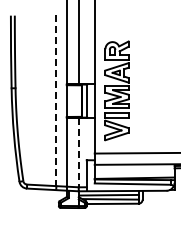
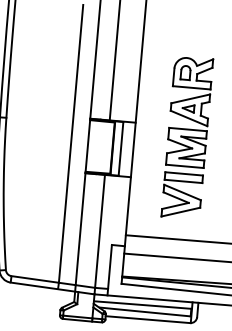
part: (116, 90) -> (186, 137), moved
line: (56, 101) -> (71, 145), dashed -> solid
line: (78, 152) -> (99, 231), dashed -> solid

